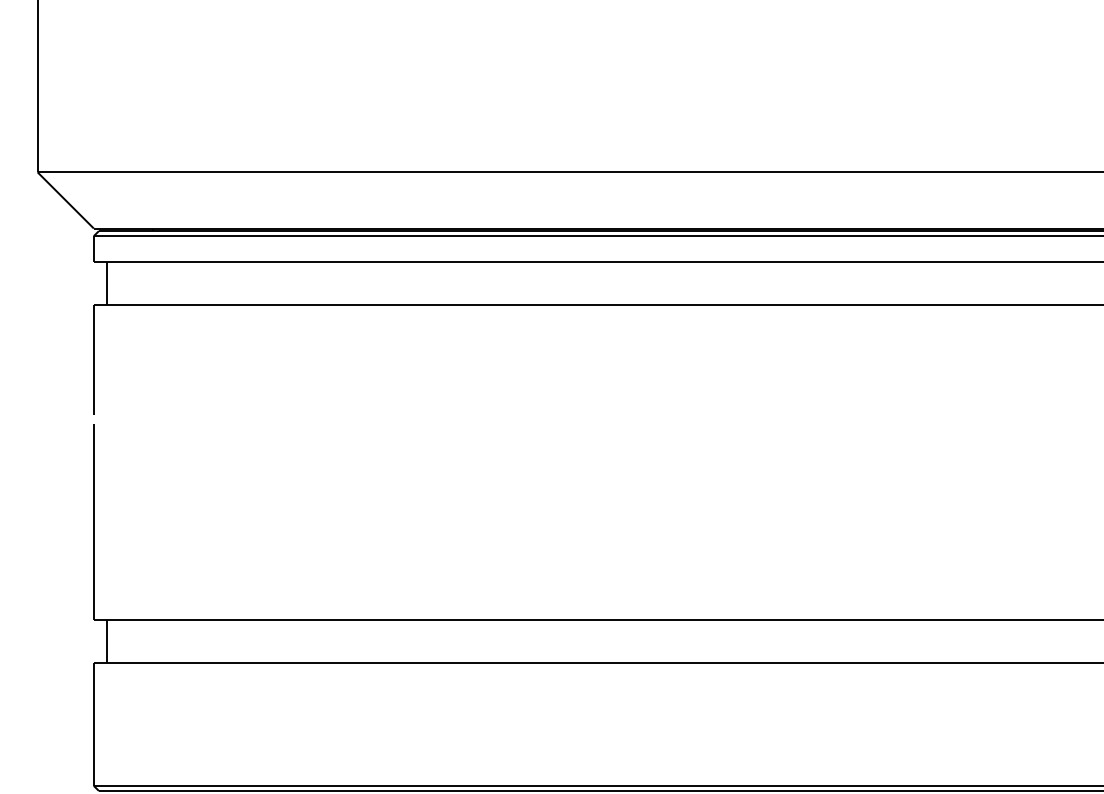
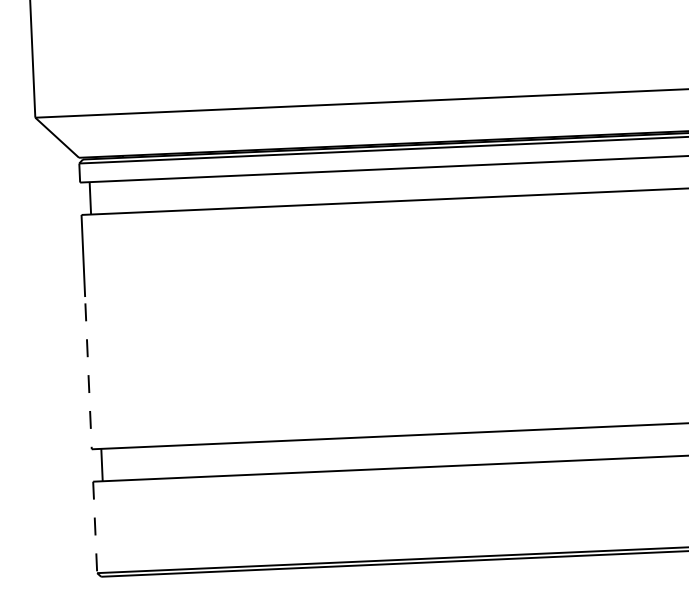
line: (93, 521) -> (88, 376), solid -> dashed
line: (93, 725) -> (94, 528), solid -> dashed

